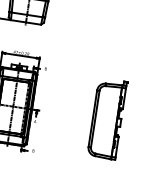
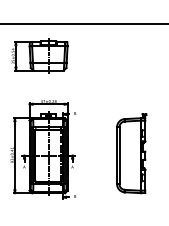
part: (107, 118) -> (131, 153), moved

